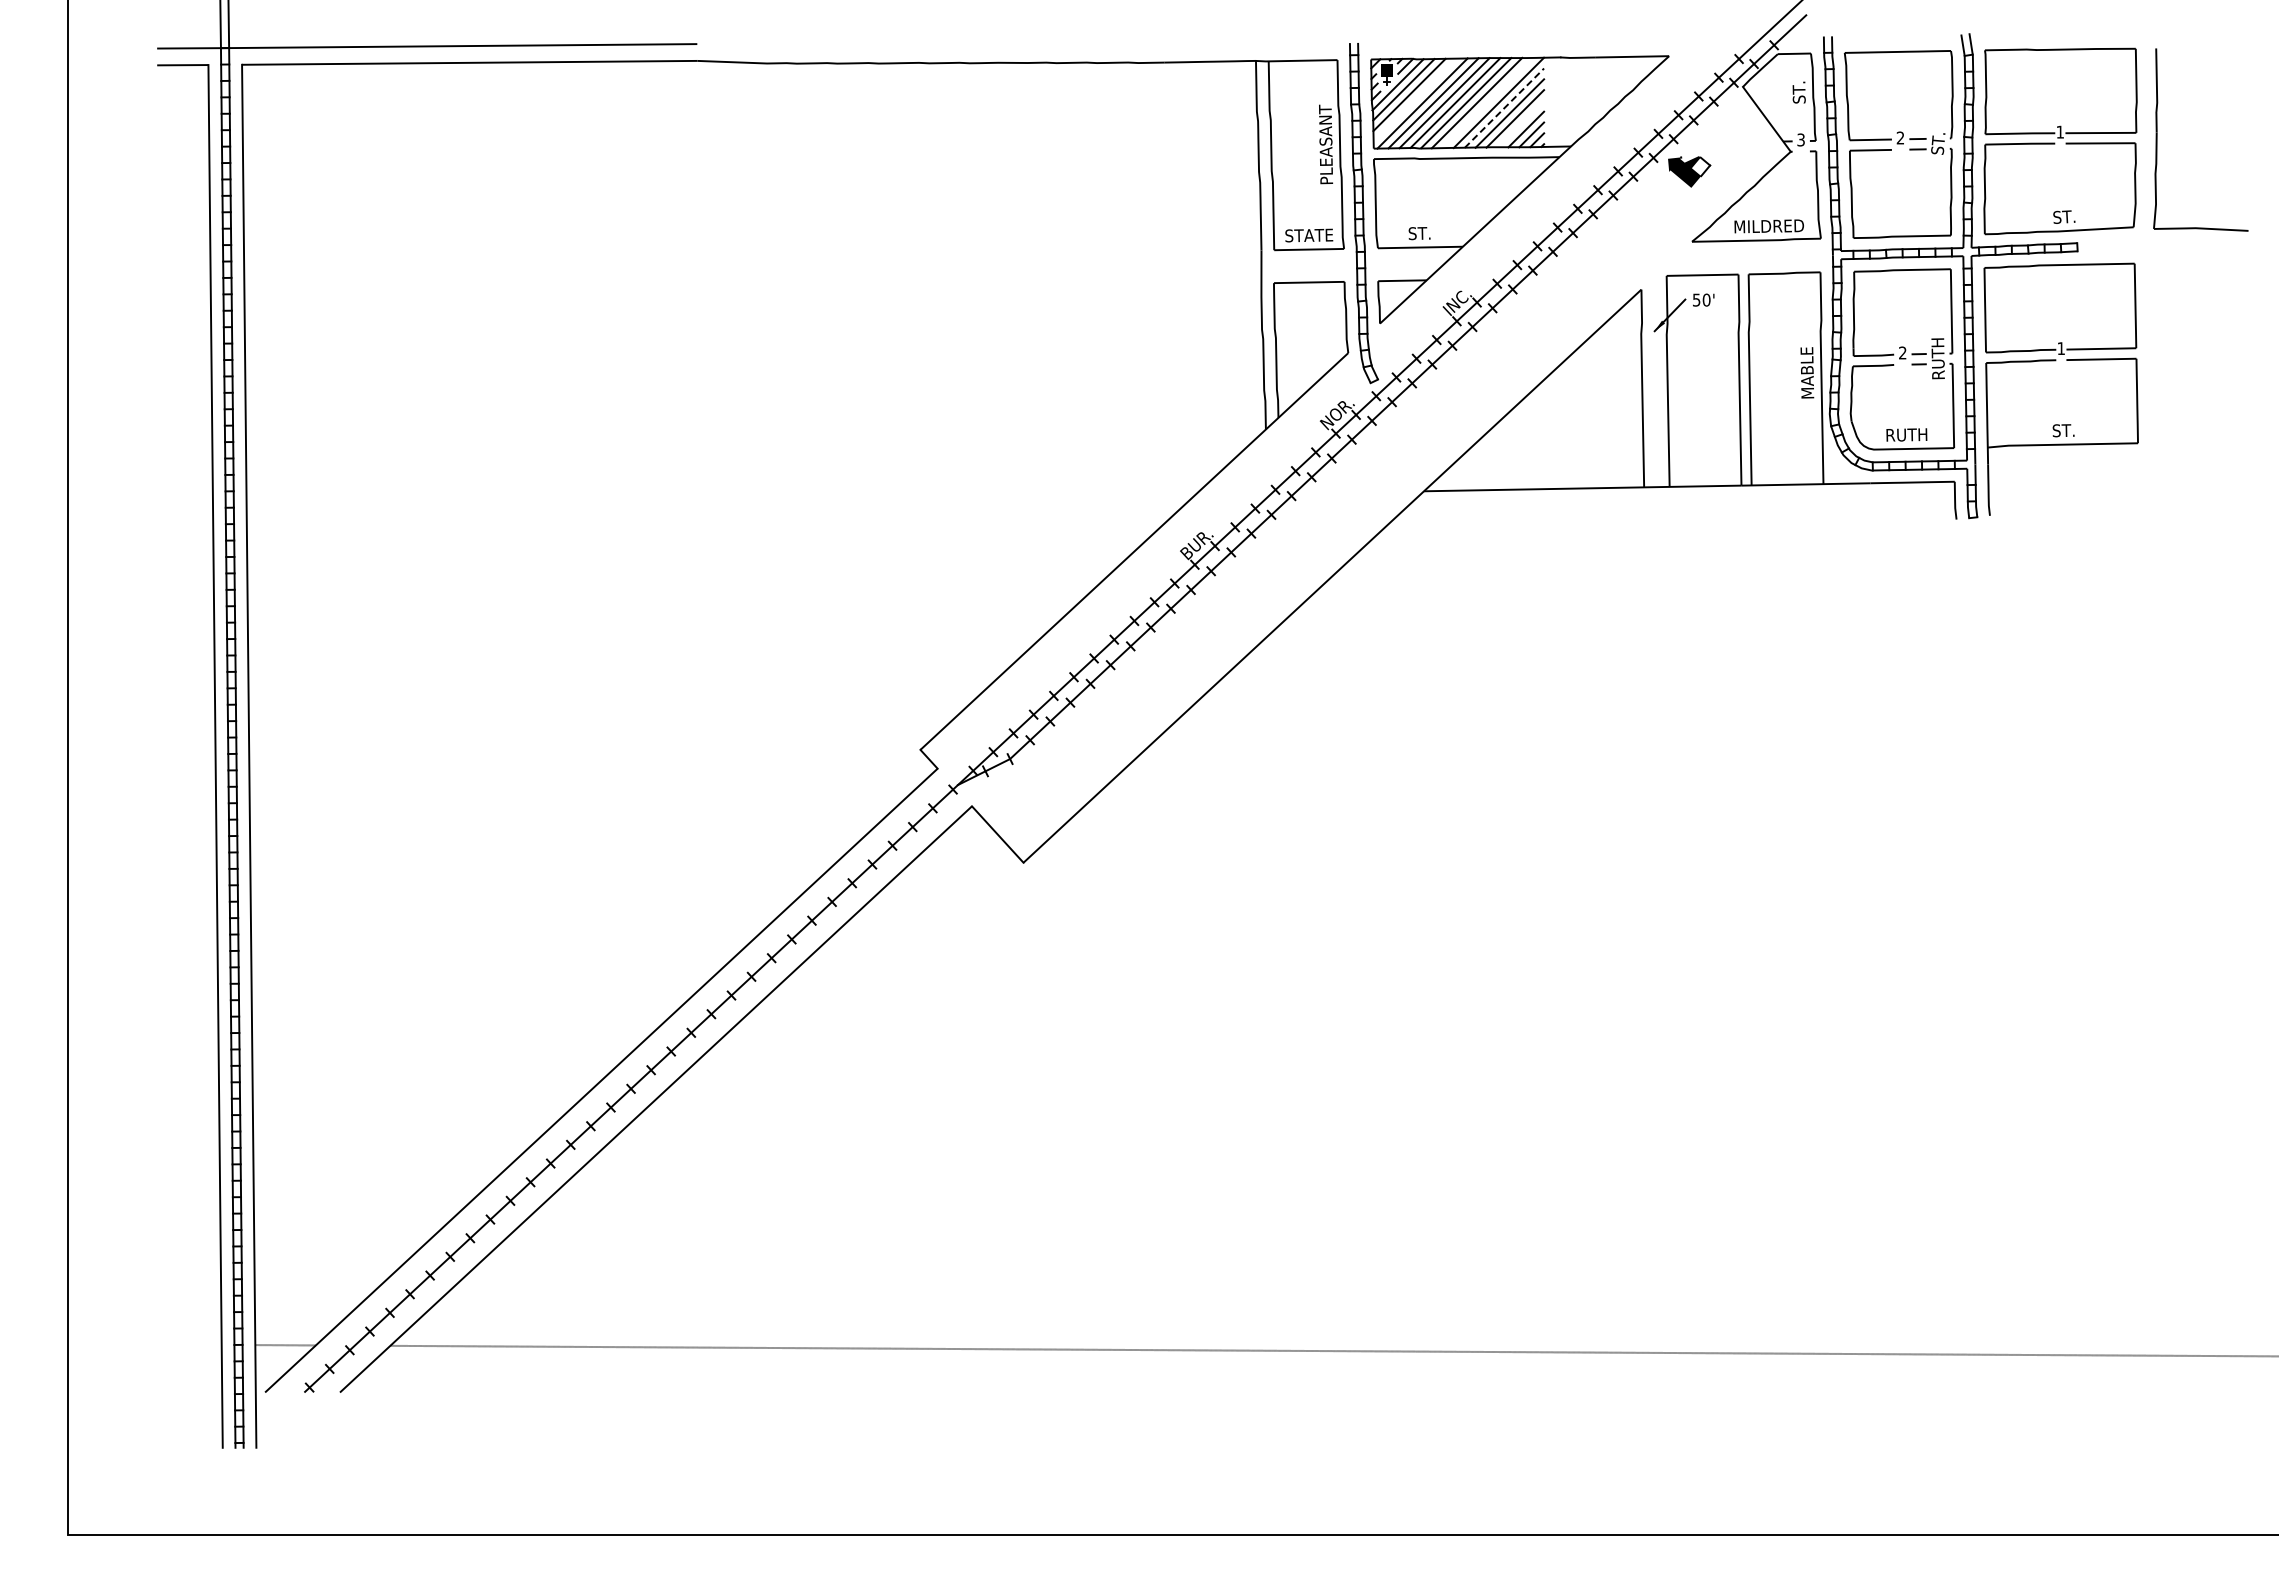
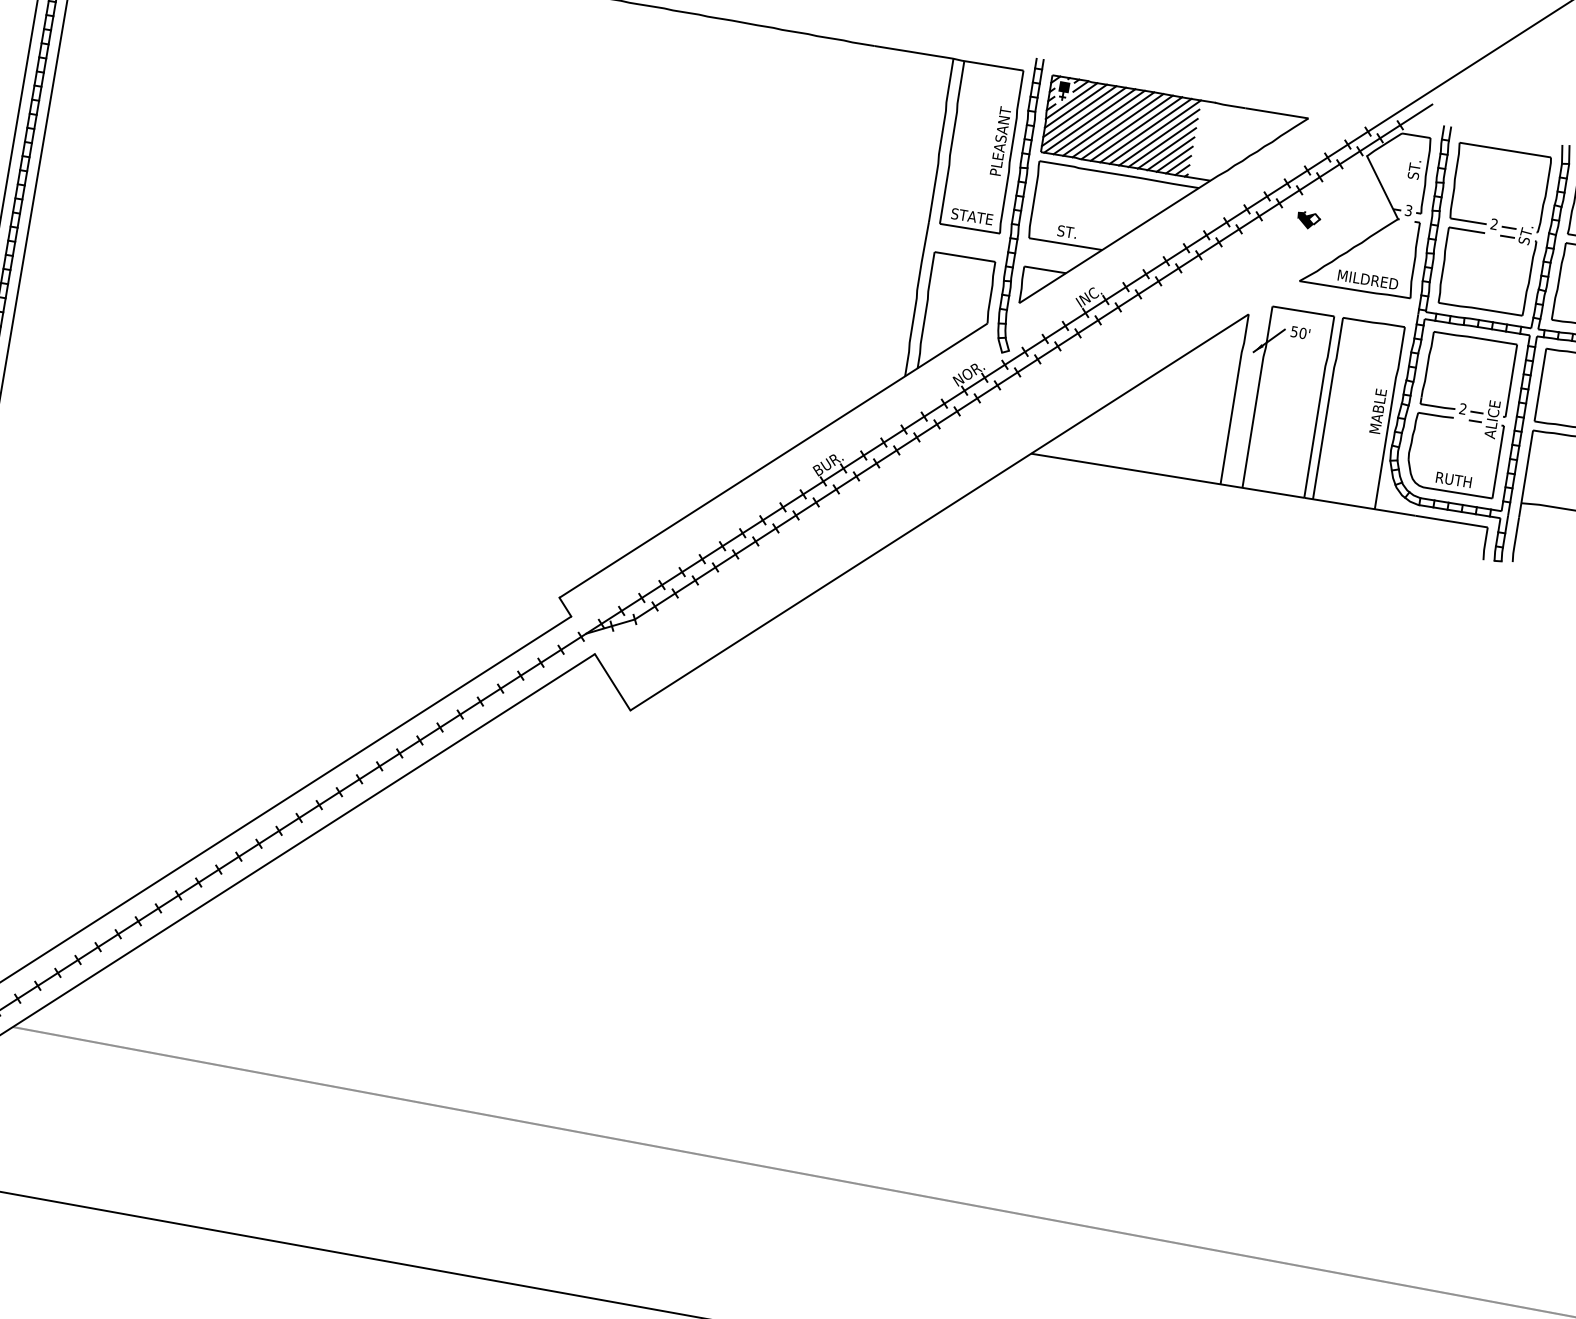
line: (1414, 99) -> (1083, 116), added
line: (1487, 102) -> (1145, 130), added
line: (1504, 107) -> (1159, 137), dashed -> solid
line: (1520, 123) -> (1170, 153), added
part: (1689, 171) -> (1308, 220), size x0.62
text: (1937, 358) -> (1491, 419), RUTH -> ALICE

